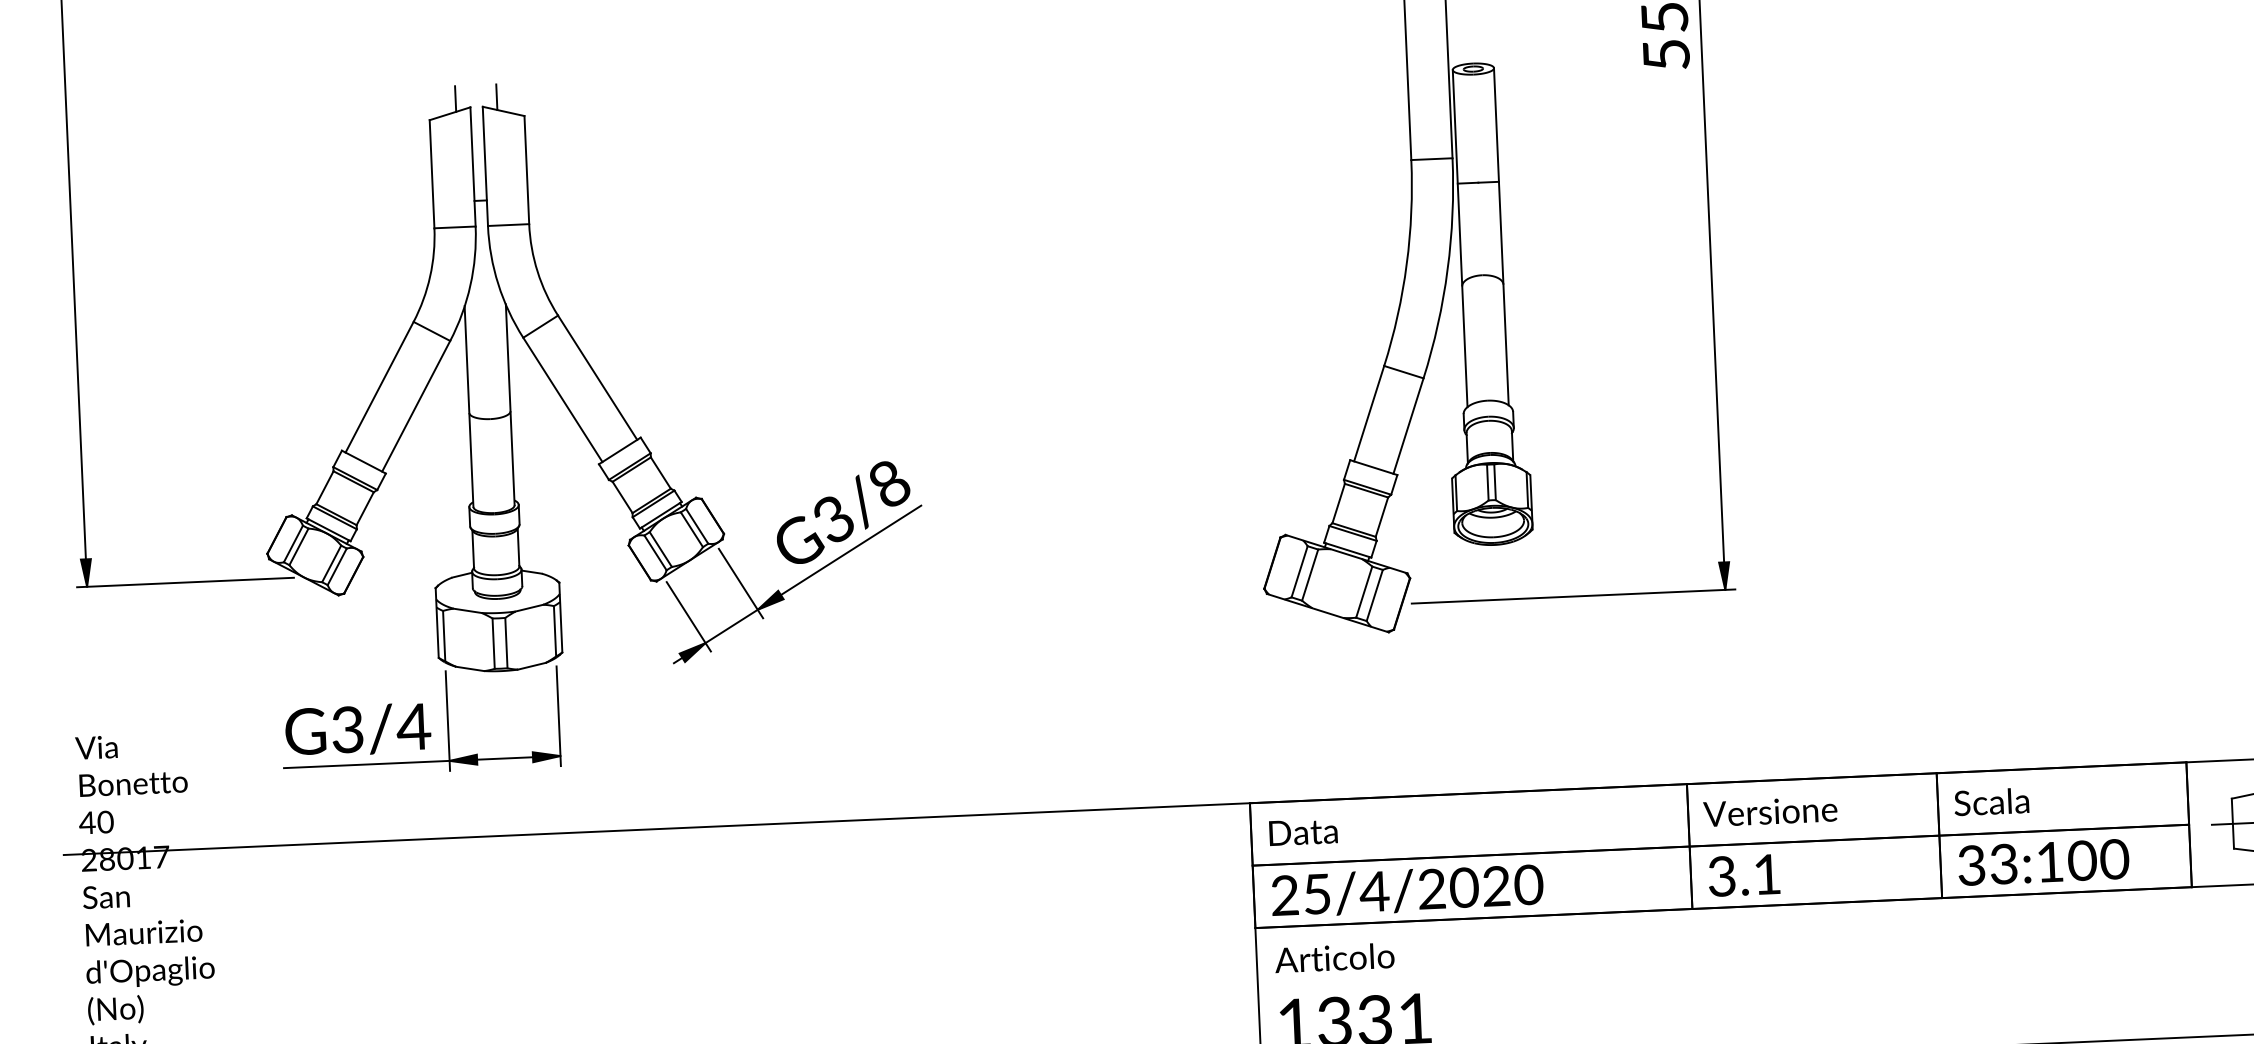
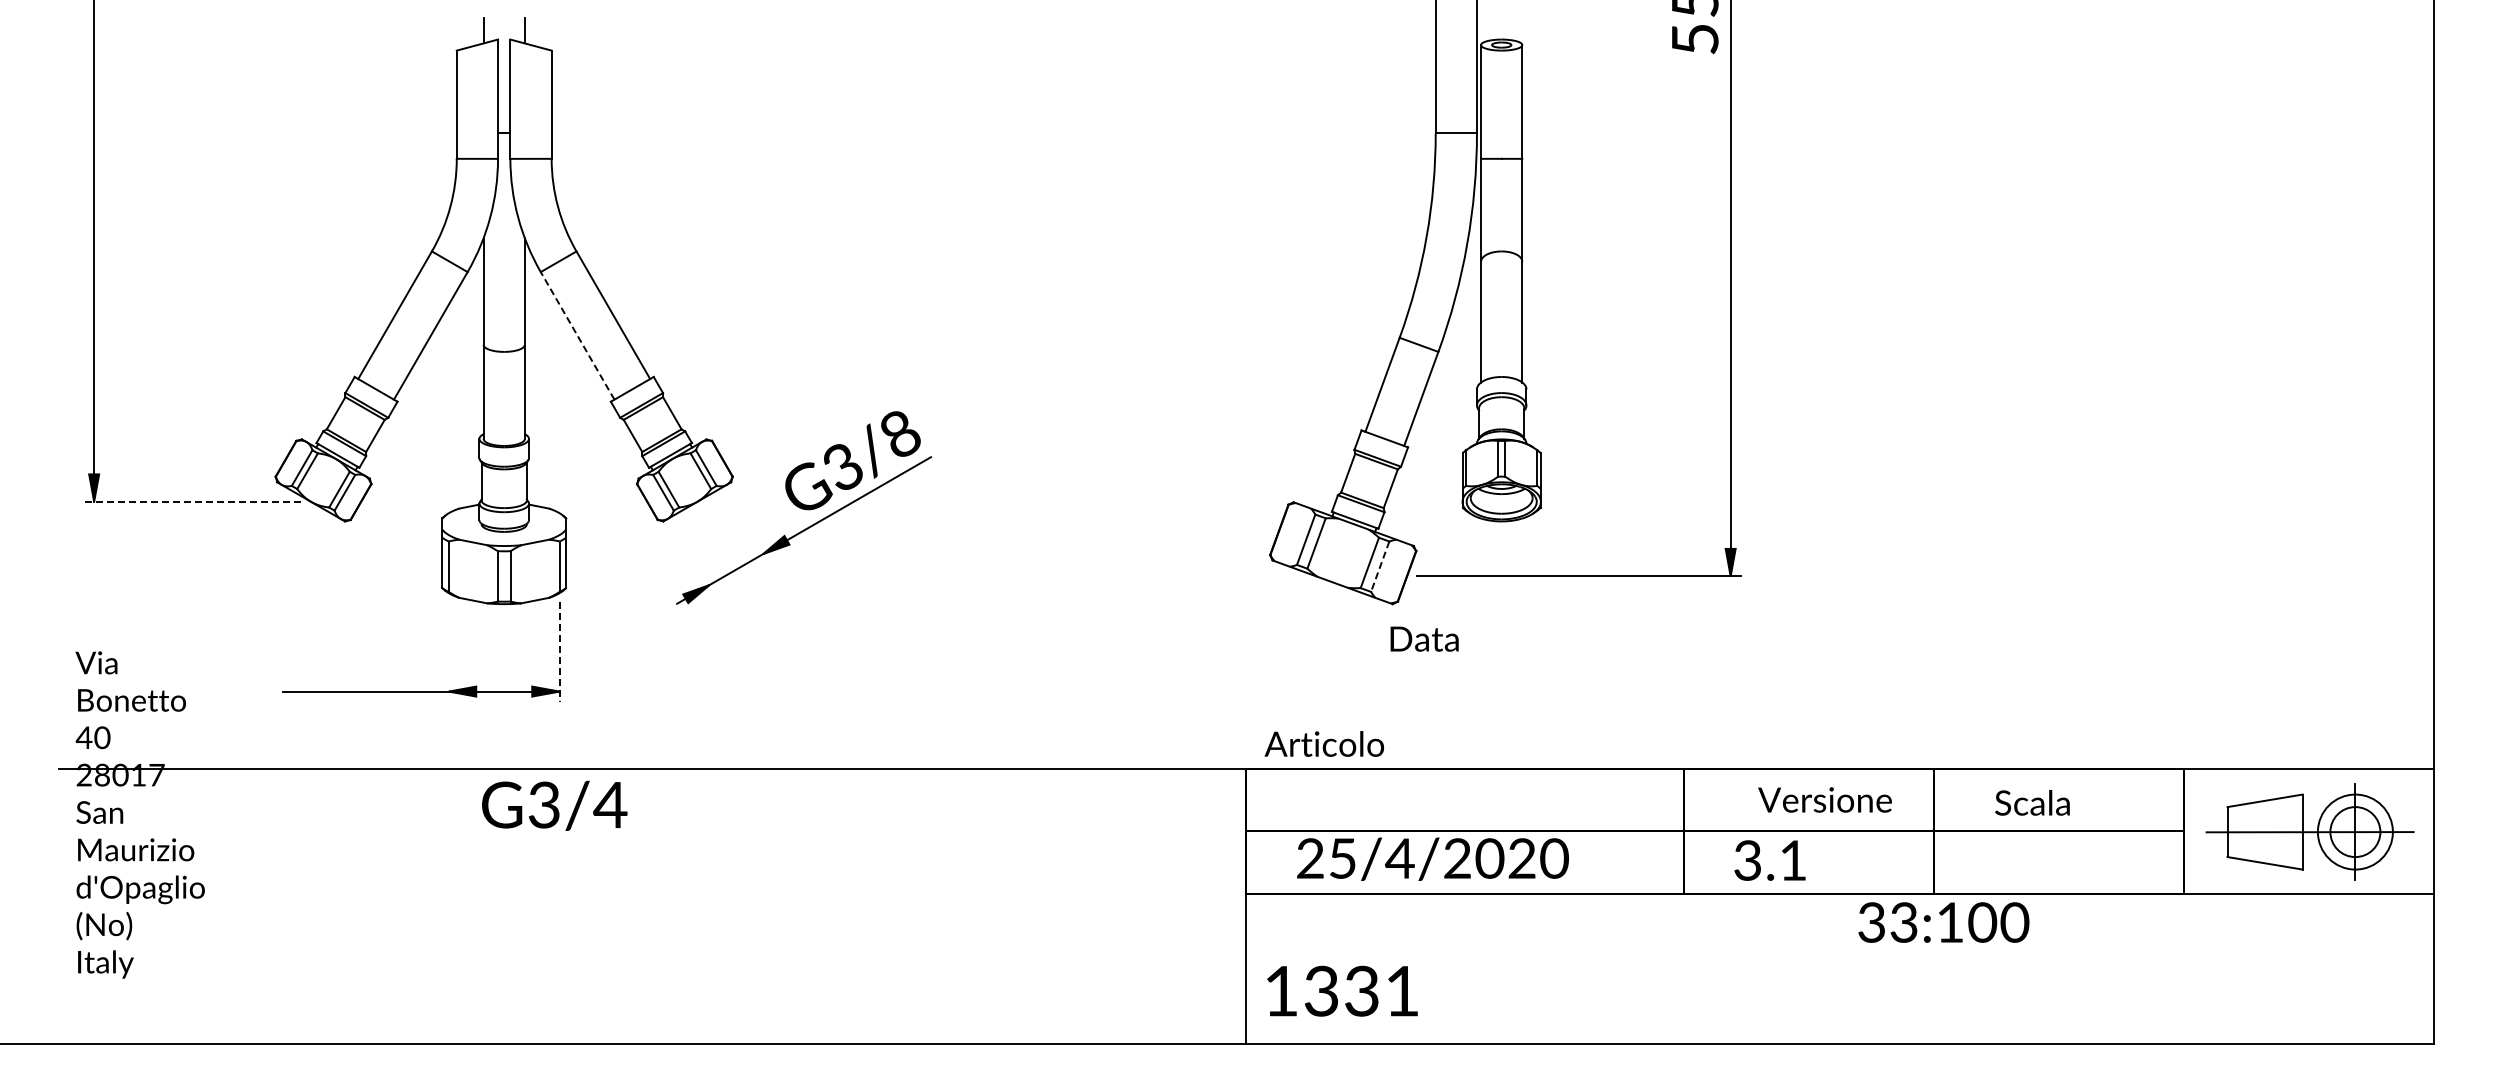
line: (562, 399) -> (577, 335), solid -> dashed
line: (185, 582) -> (192, 501), solid -> dashed
line: (740, 582) -> (747, 526), removed
line: (1375, 595) -> (1380, 566), solid -> dashed
line: (688, 616) -> (693, 557), removed
line: (558, 716) -> (559, 651), solid -> dashed
line: (447, 720) -> (448, 651), removed
text: (357, 729) -> (554, 805), moved
text: (1991, 801) -> (2032, 802), moved
text: (1769, 811) -> (1824, 799), moved
text: (1303, 831) -> (1424, 638), moved
text: (2043, 862) -> (1943, 922), moved
text: (1743, 875) -> (1769, 860), moved
text: (1406, 890) -> (1432, 858), moved
text: (1334, 957) -> (1324, 743), moved

